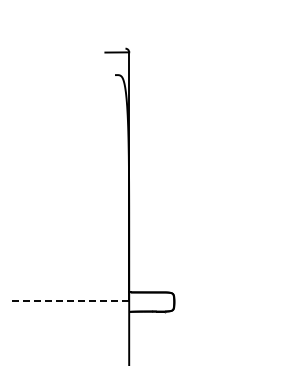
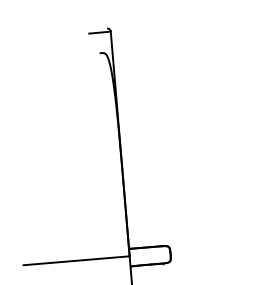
line: (70, 300) -> (76, 260), dashed -> solid

